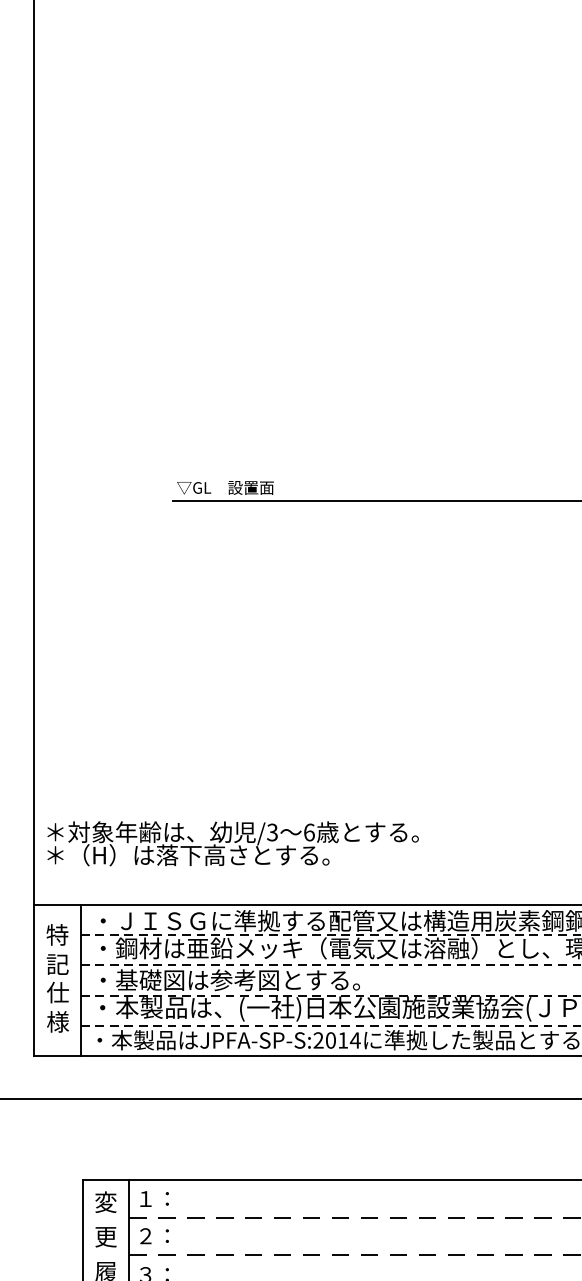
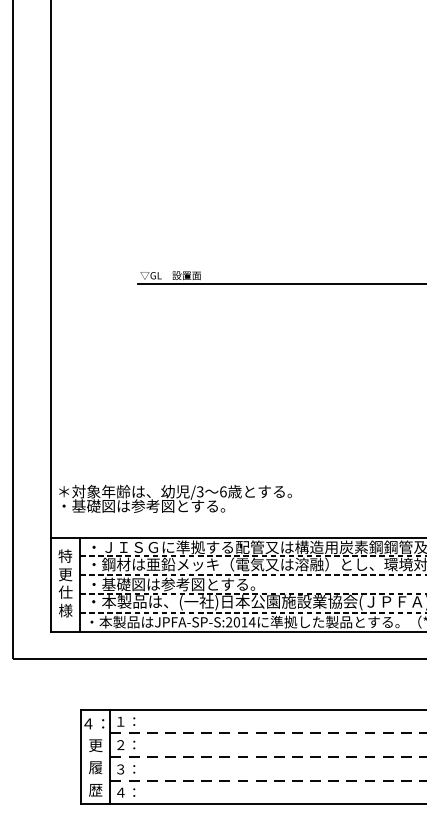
text: (188, 854) -> (147, 505), ＊（H）は落下高さとする。 -> ・基礎図は参考図とする。
text: (57, 964) -> (65, 574), 記 -> 更
text: (103, 1201) -> (94, 723), 変 -> ４：

